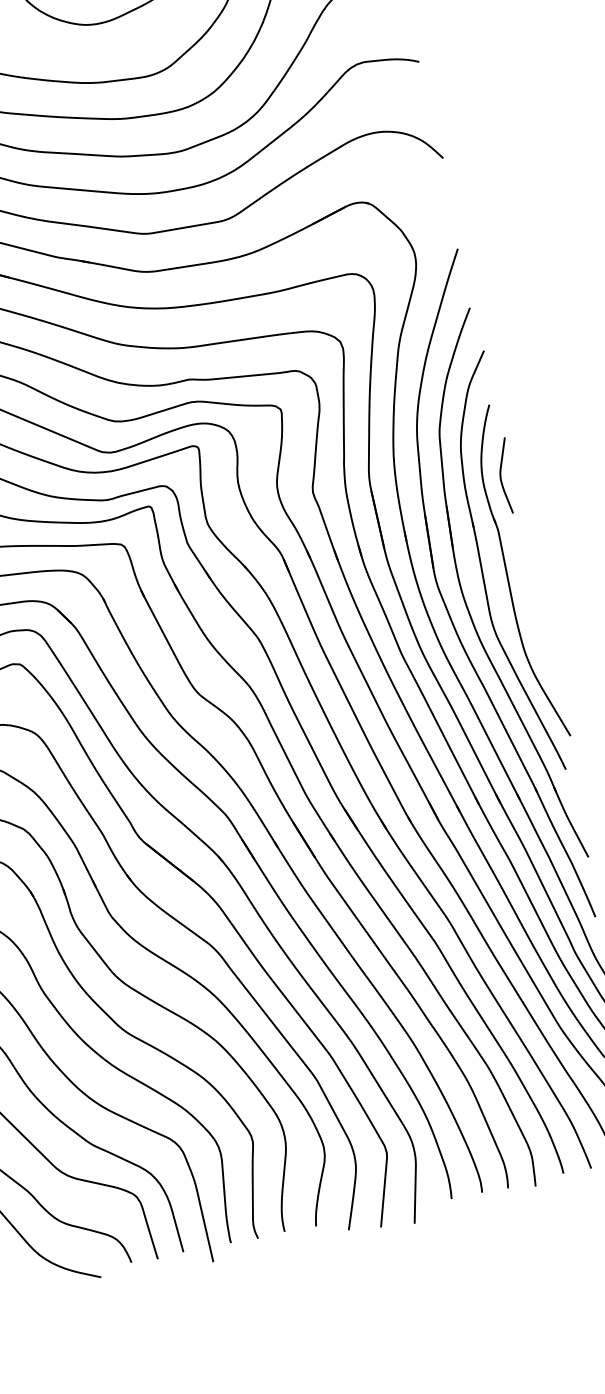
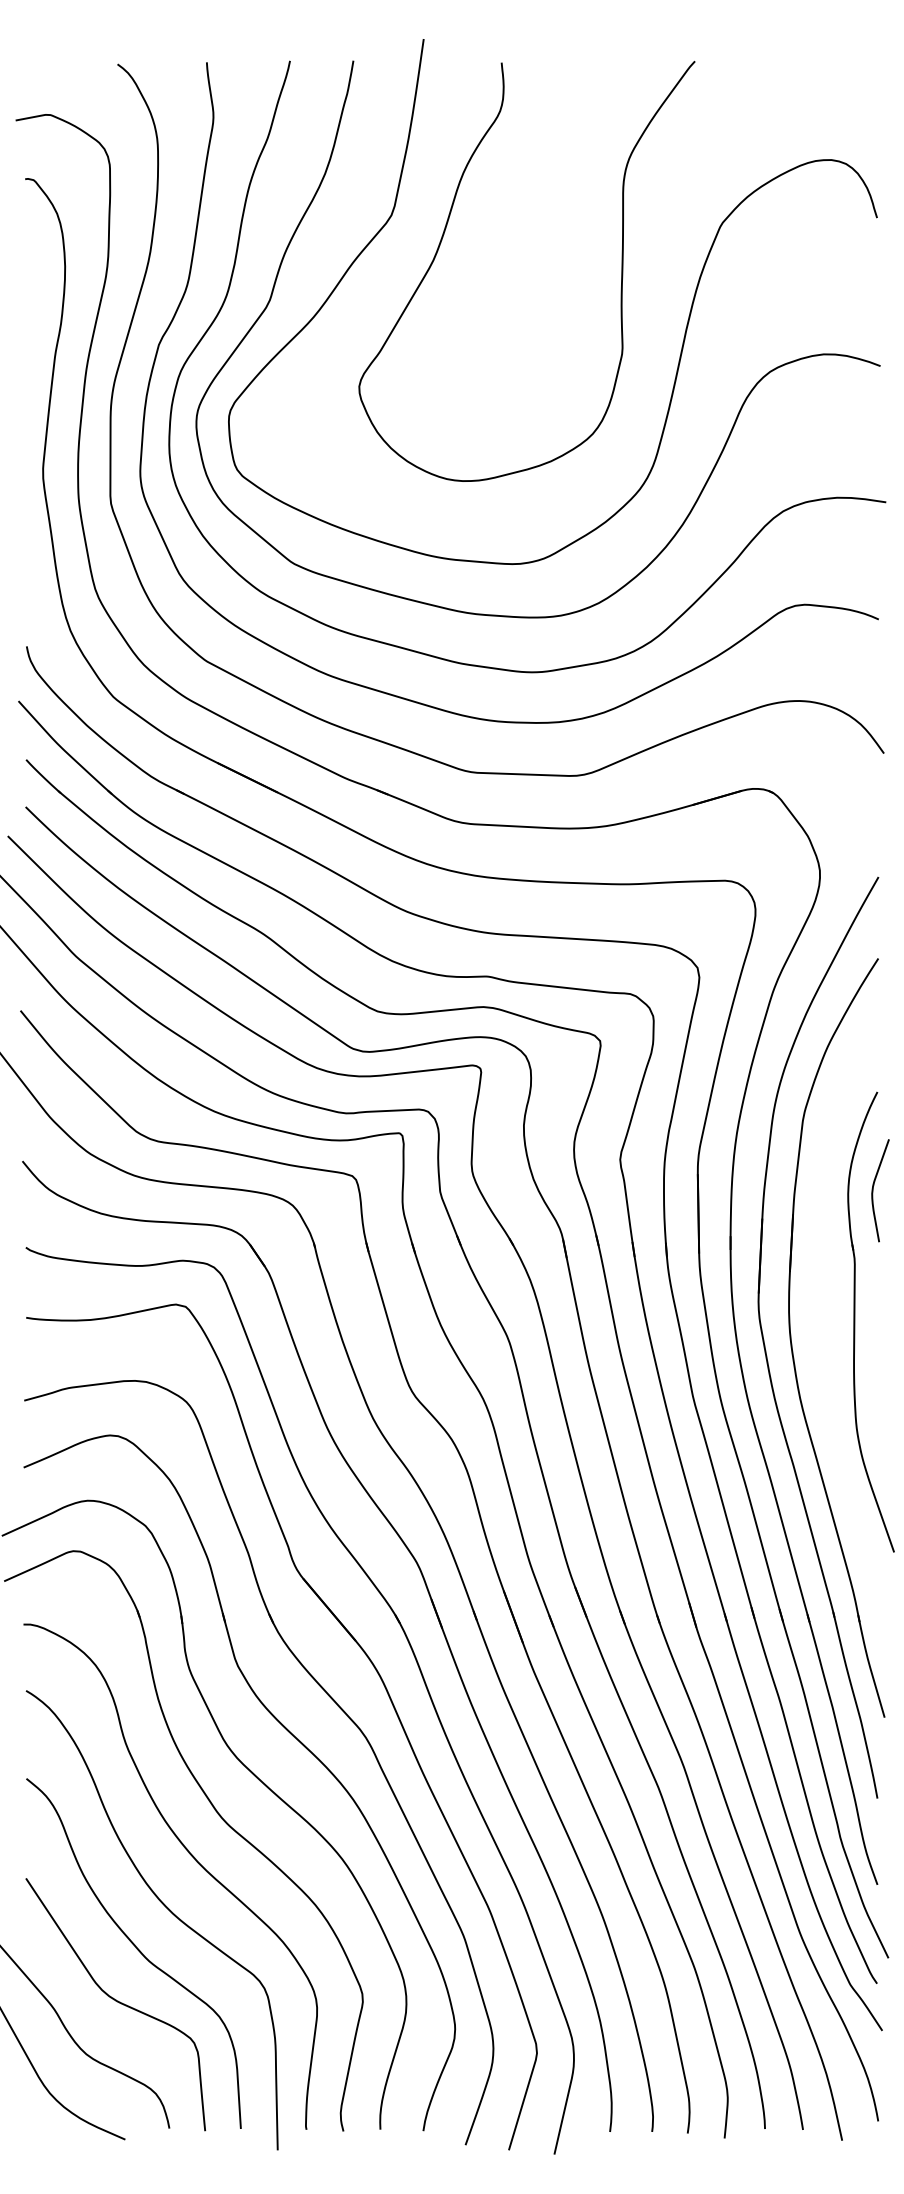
part: (482, 568) -> (823, 1306), removed

